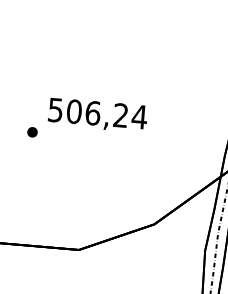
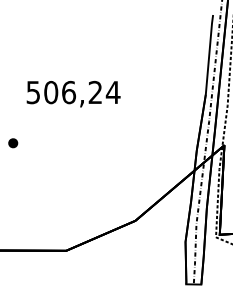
text: (97, 115) -> (73, 94), moved

